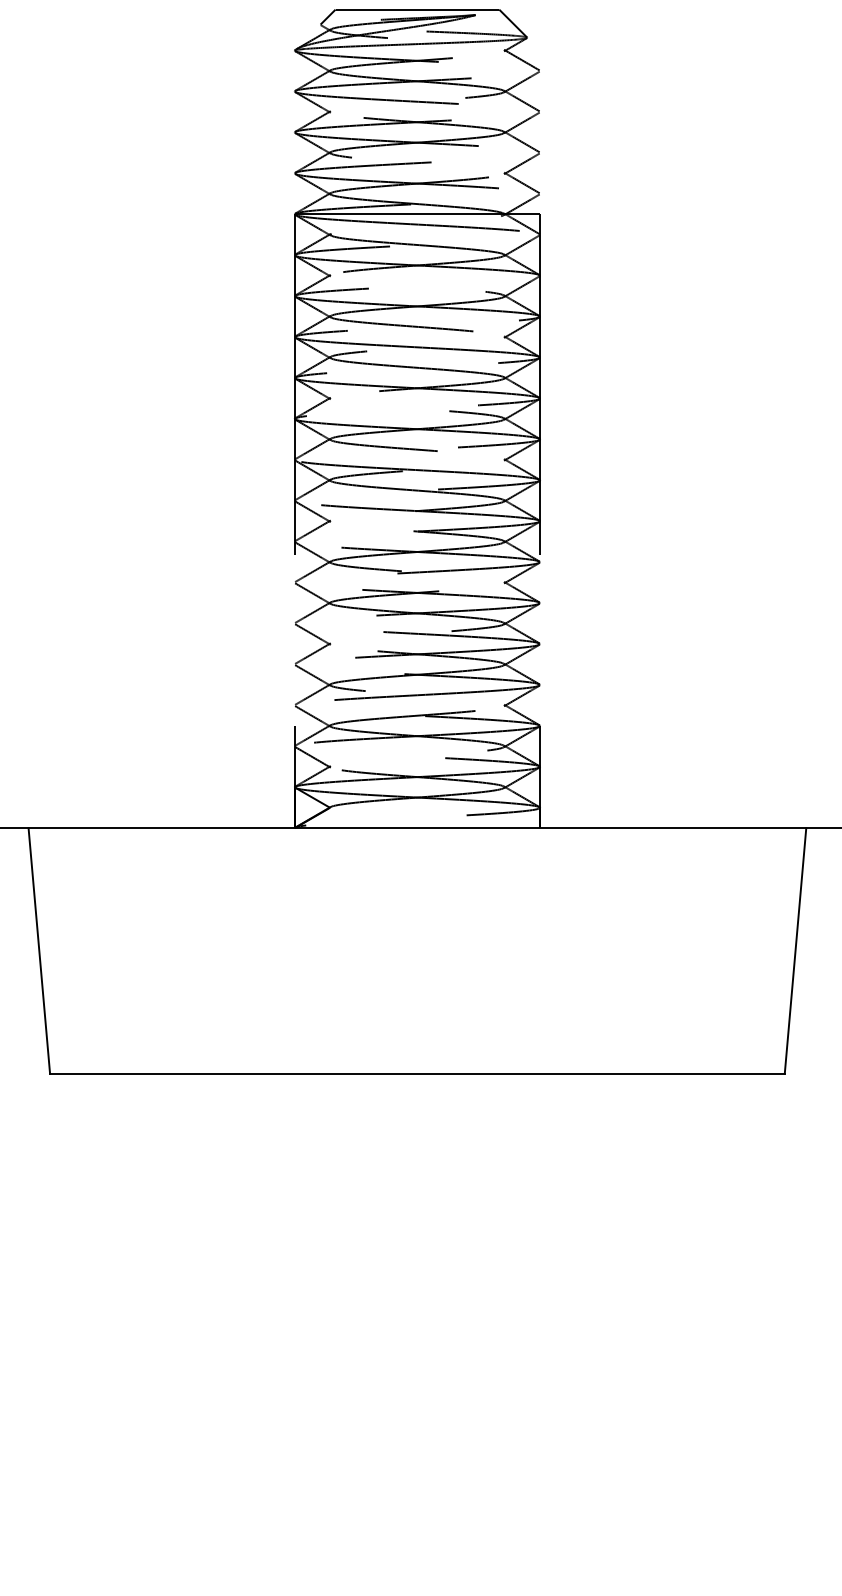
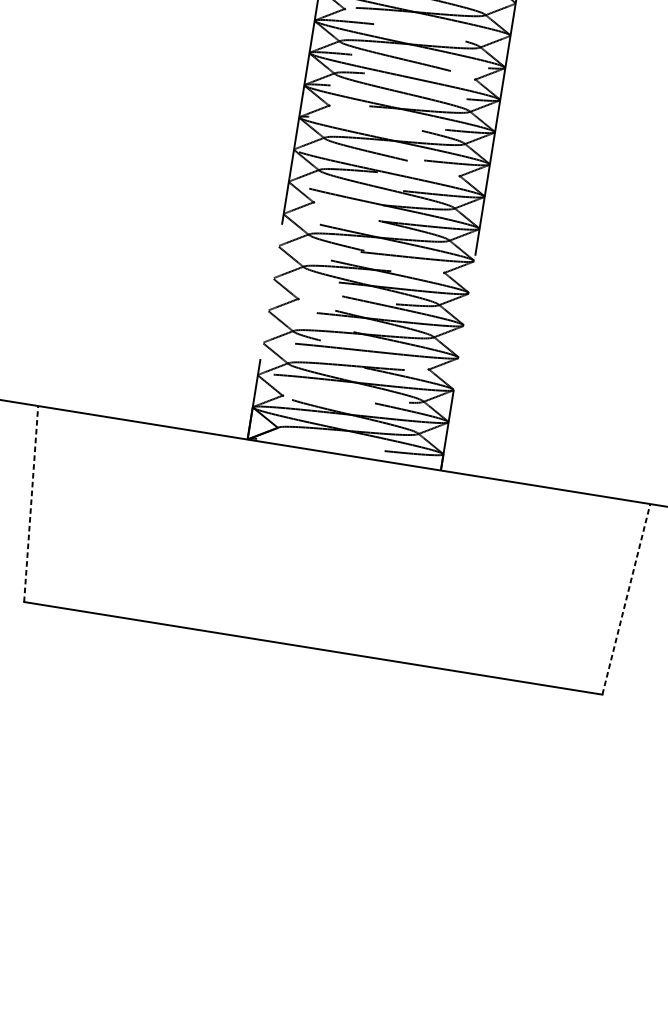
line: (39, 950) -> (31, 503), solid -> dashed
line: (795, 950) -> (626, 598), solid -> dashed

